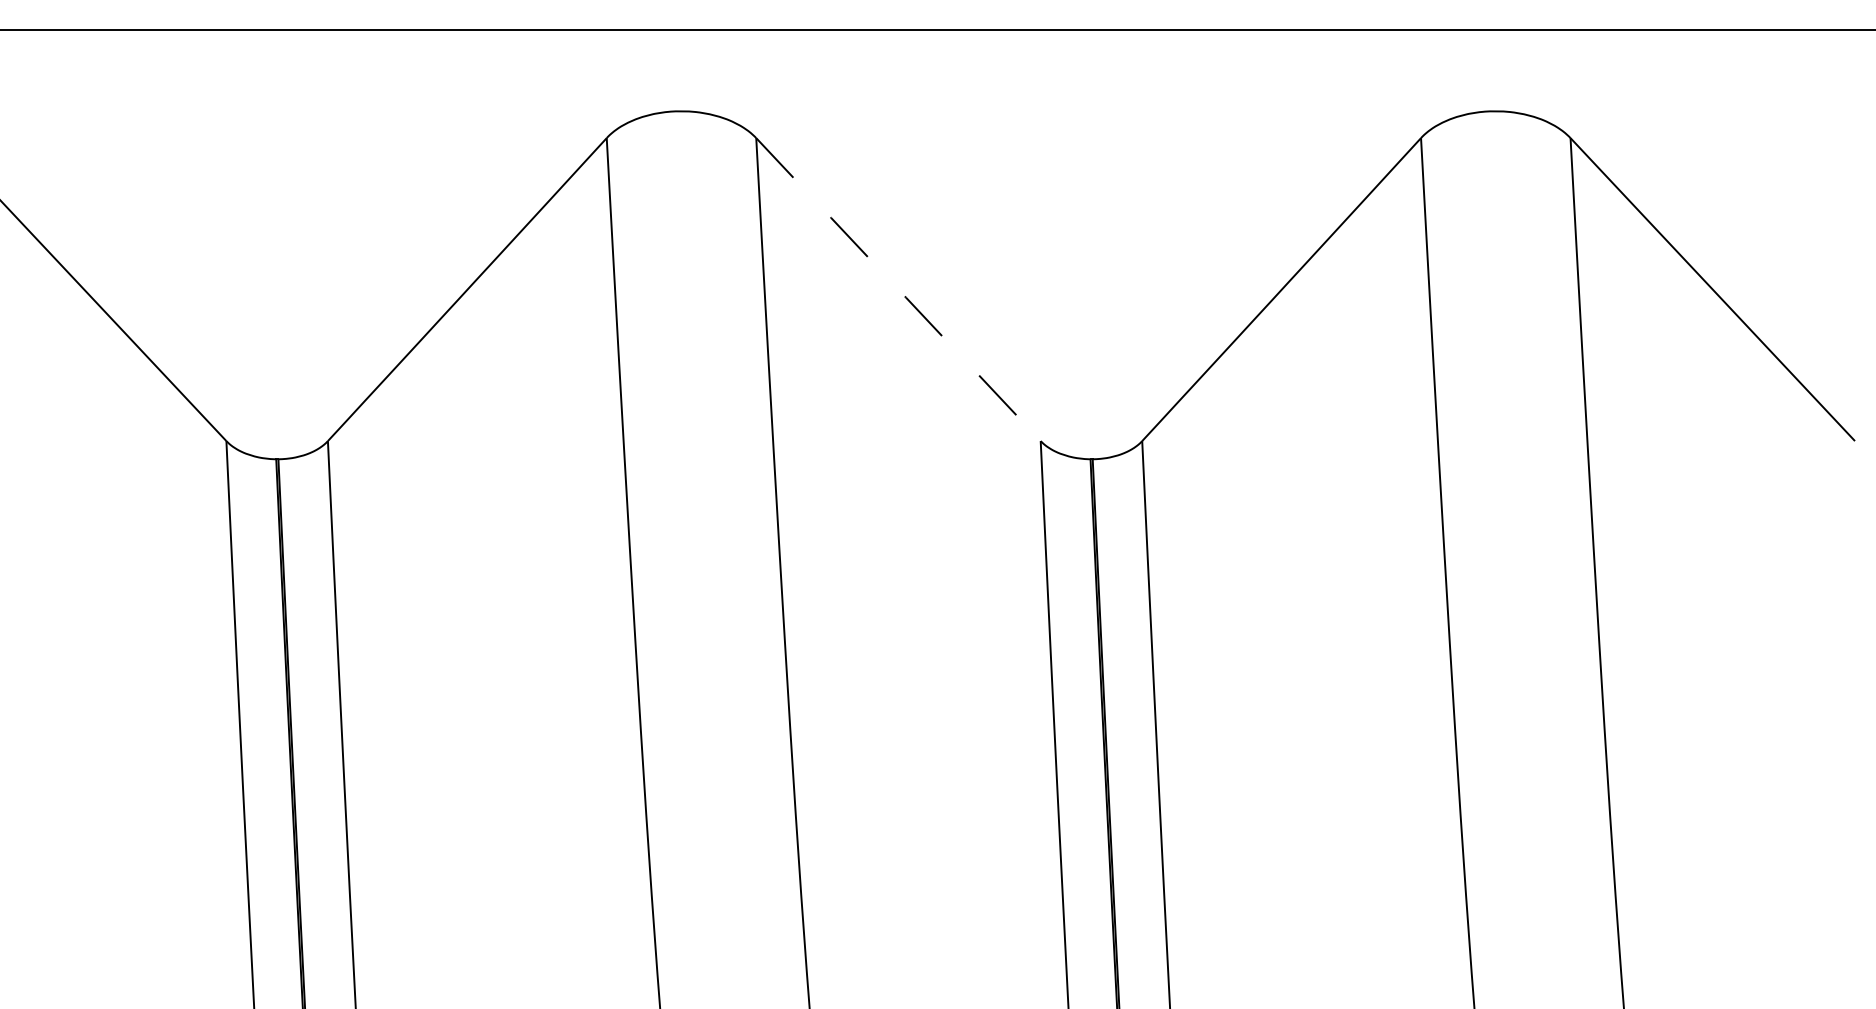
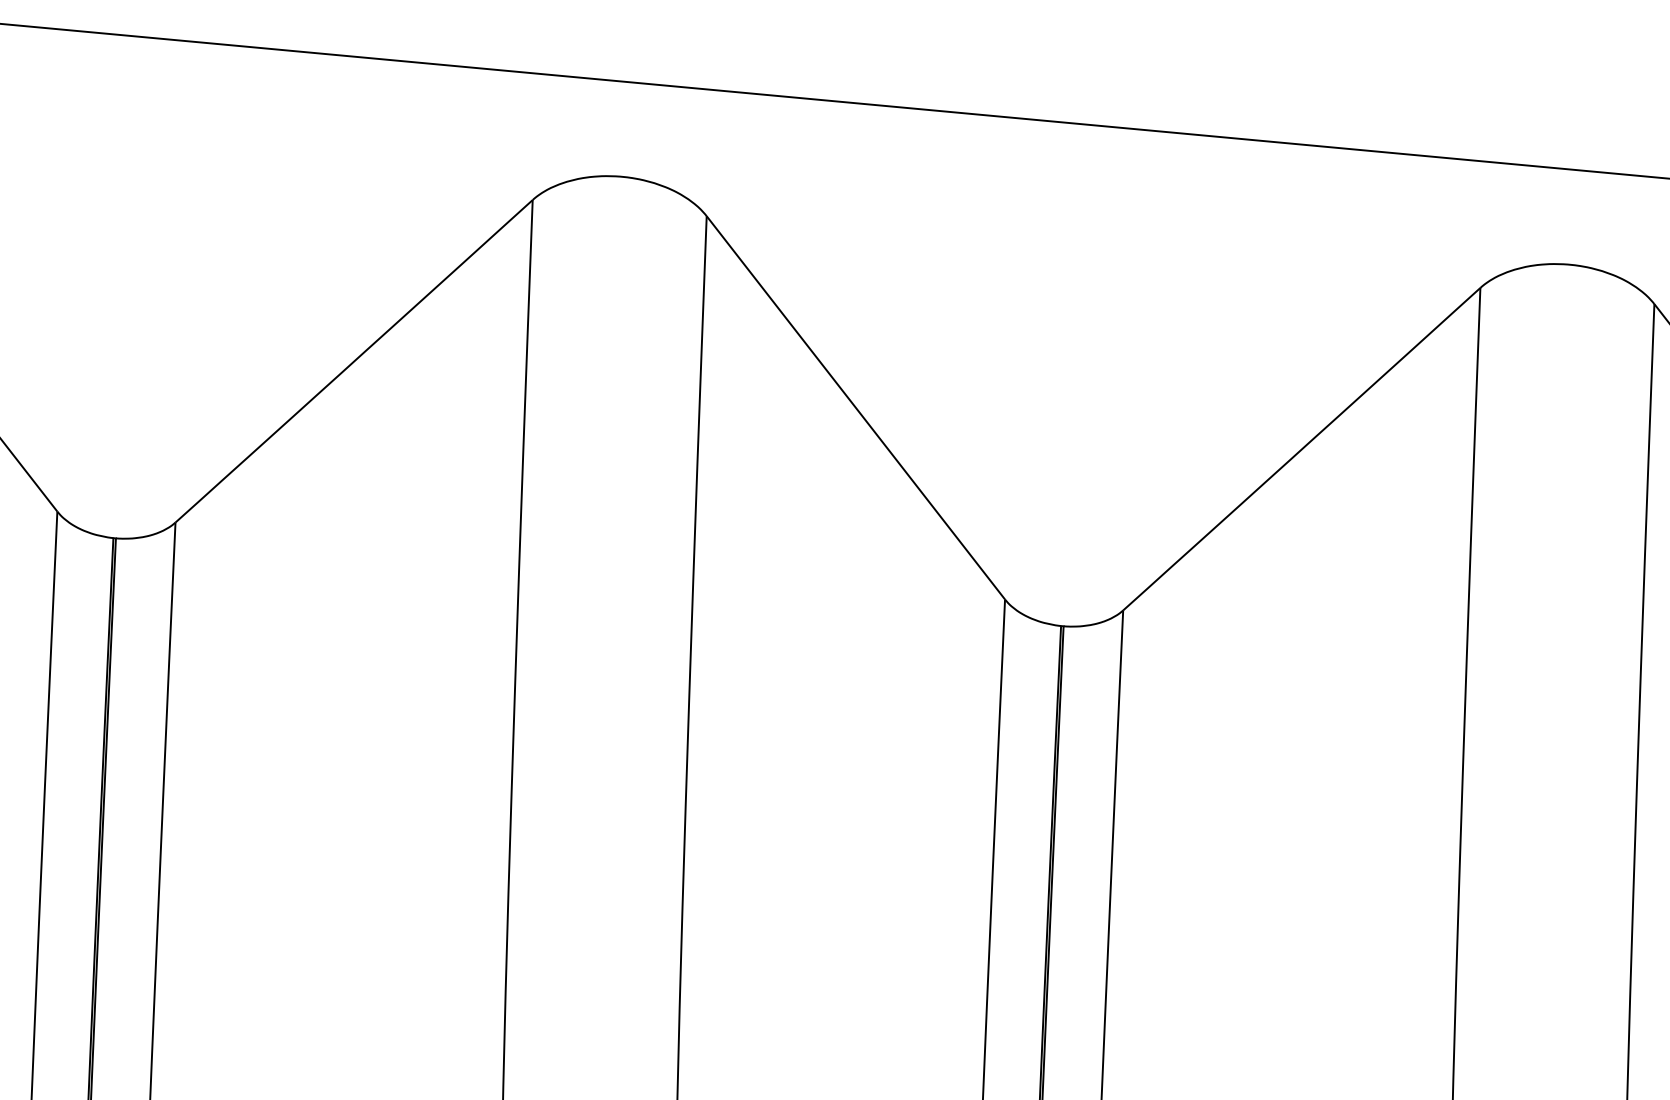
line: (898, 289) -> (855, 407), dashed -> solid

